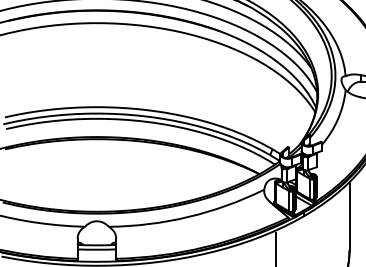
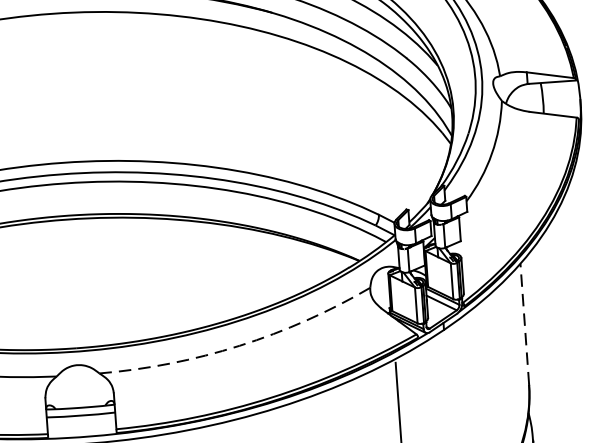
arc: (188, 216) -> (239, 345), solid -> dashed
line: (349, 216) -> (524, 324), solid -> dashed

